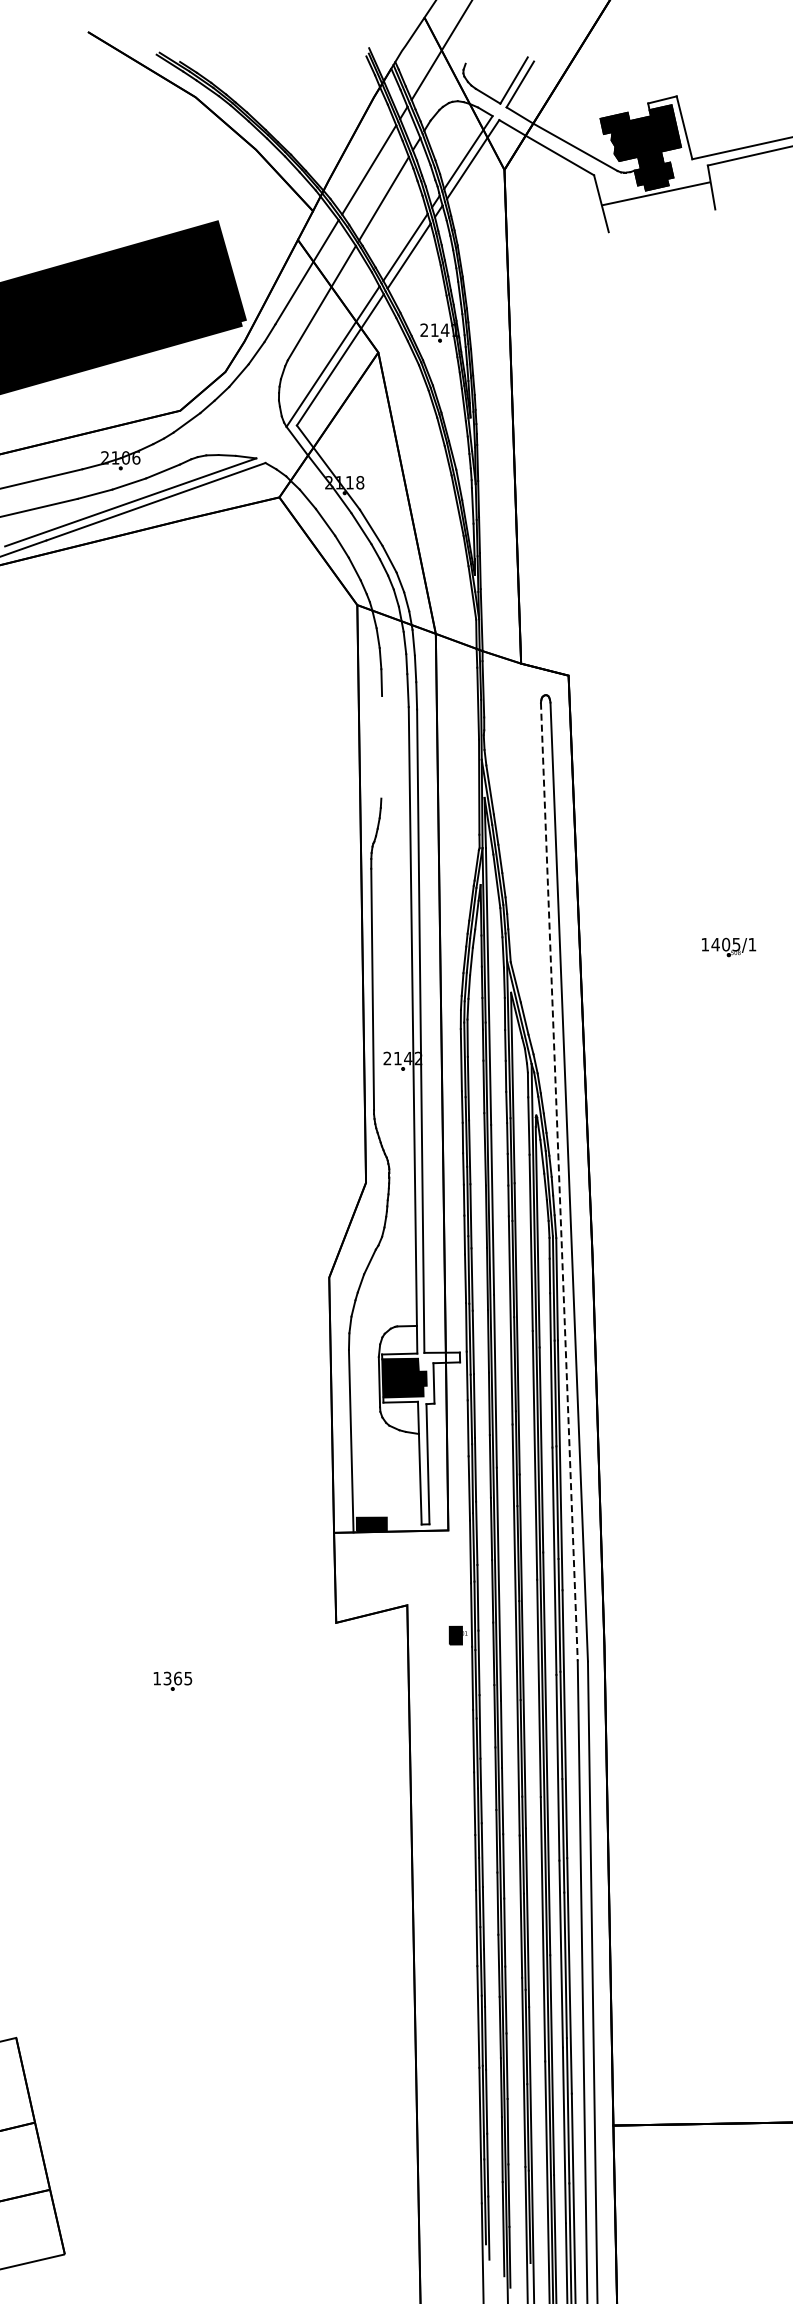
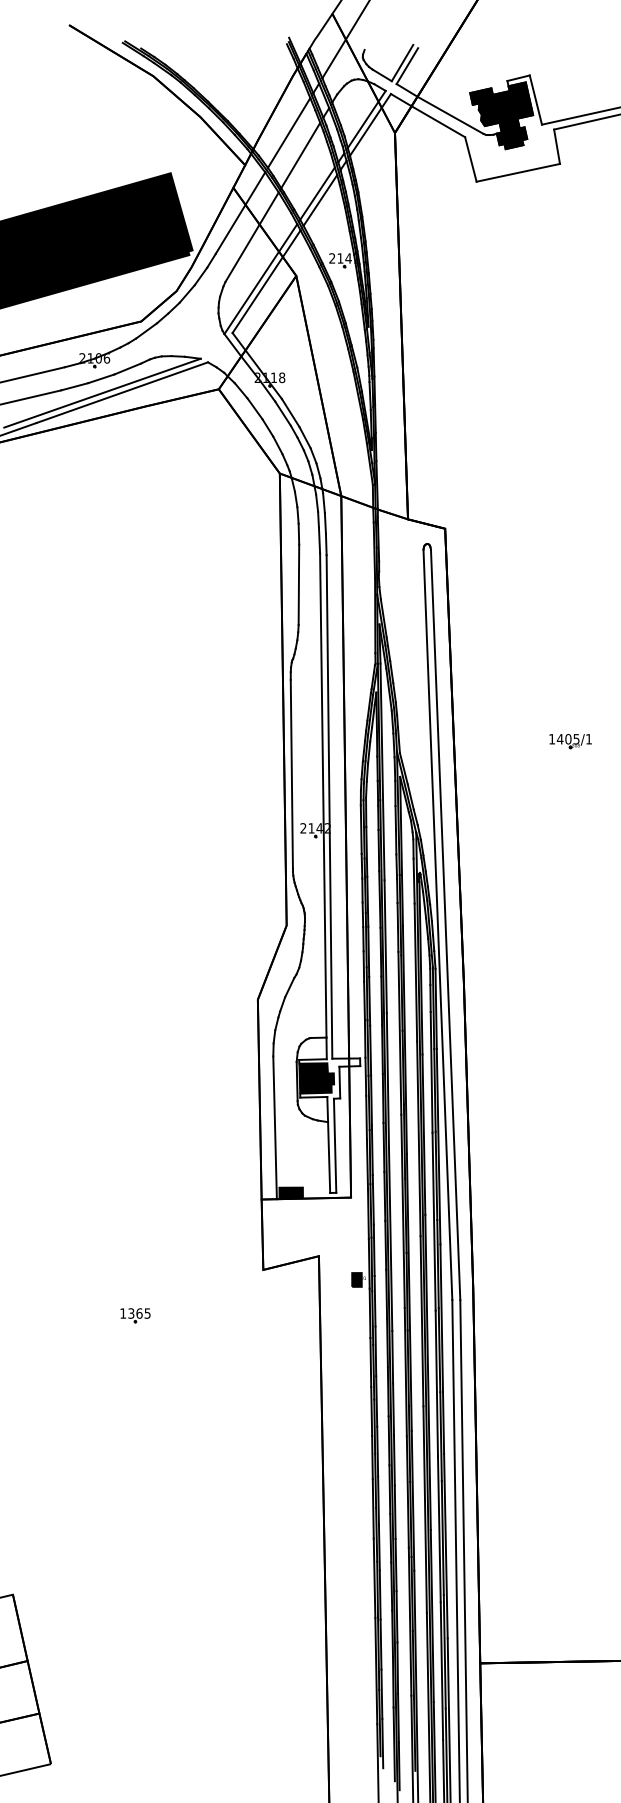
line: (655, 193) -> (517, 172), moved
line: (381, 747) -> (298, 584), added
line: (559, 1181) -> (438, 924), dashed -> solid

